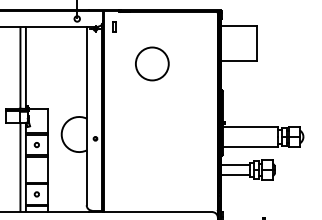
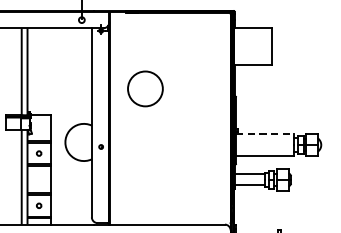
part: (114, 26) -> (121, 28), removed
circle: (152, 63) -> (145, 88), moved
line: (250, 126) -> (265, 133), solid -> dashed

